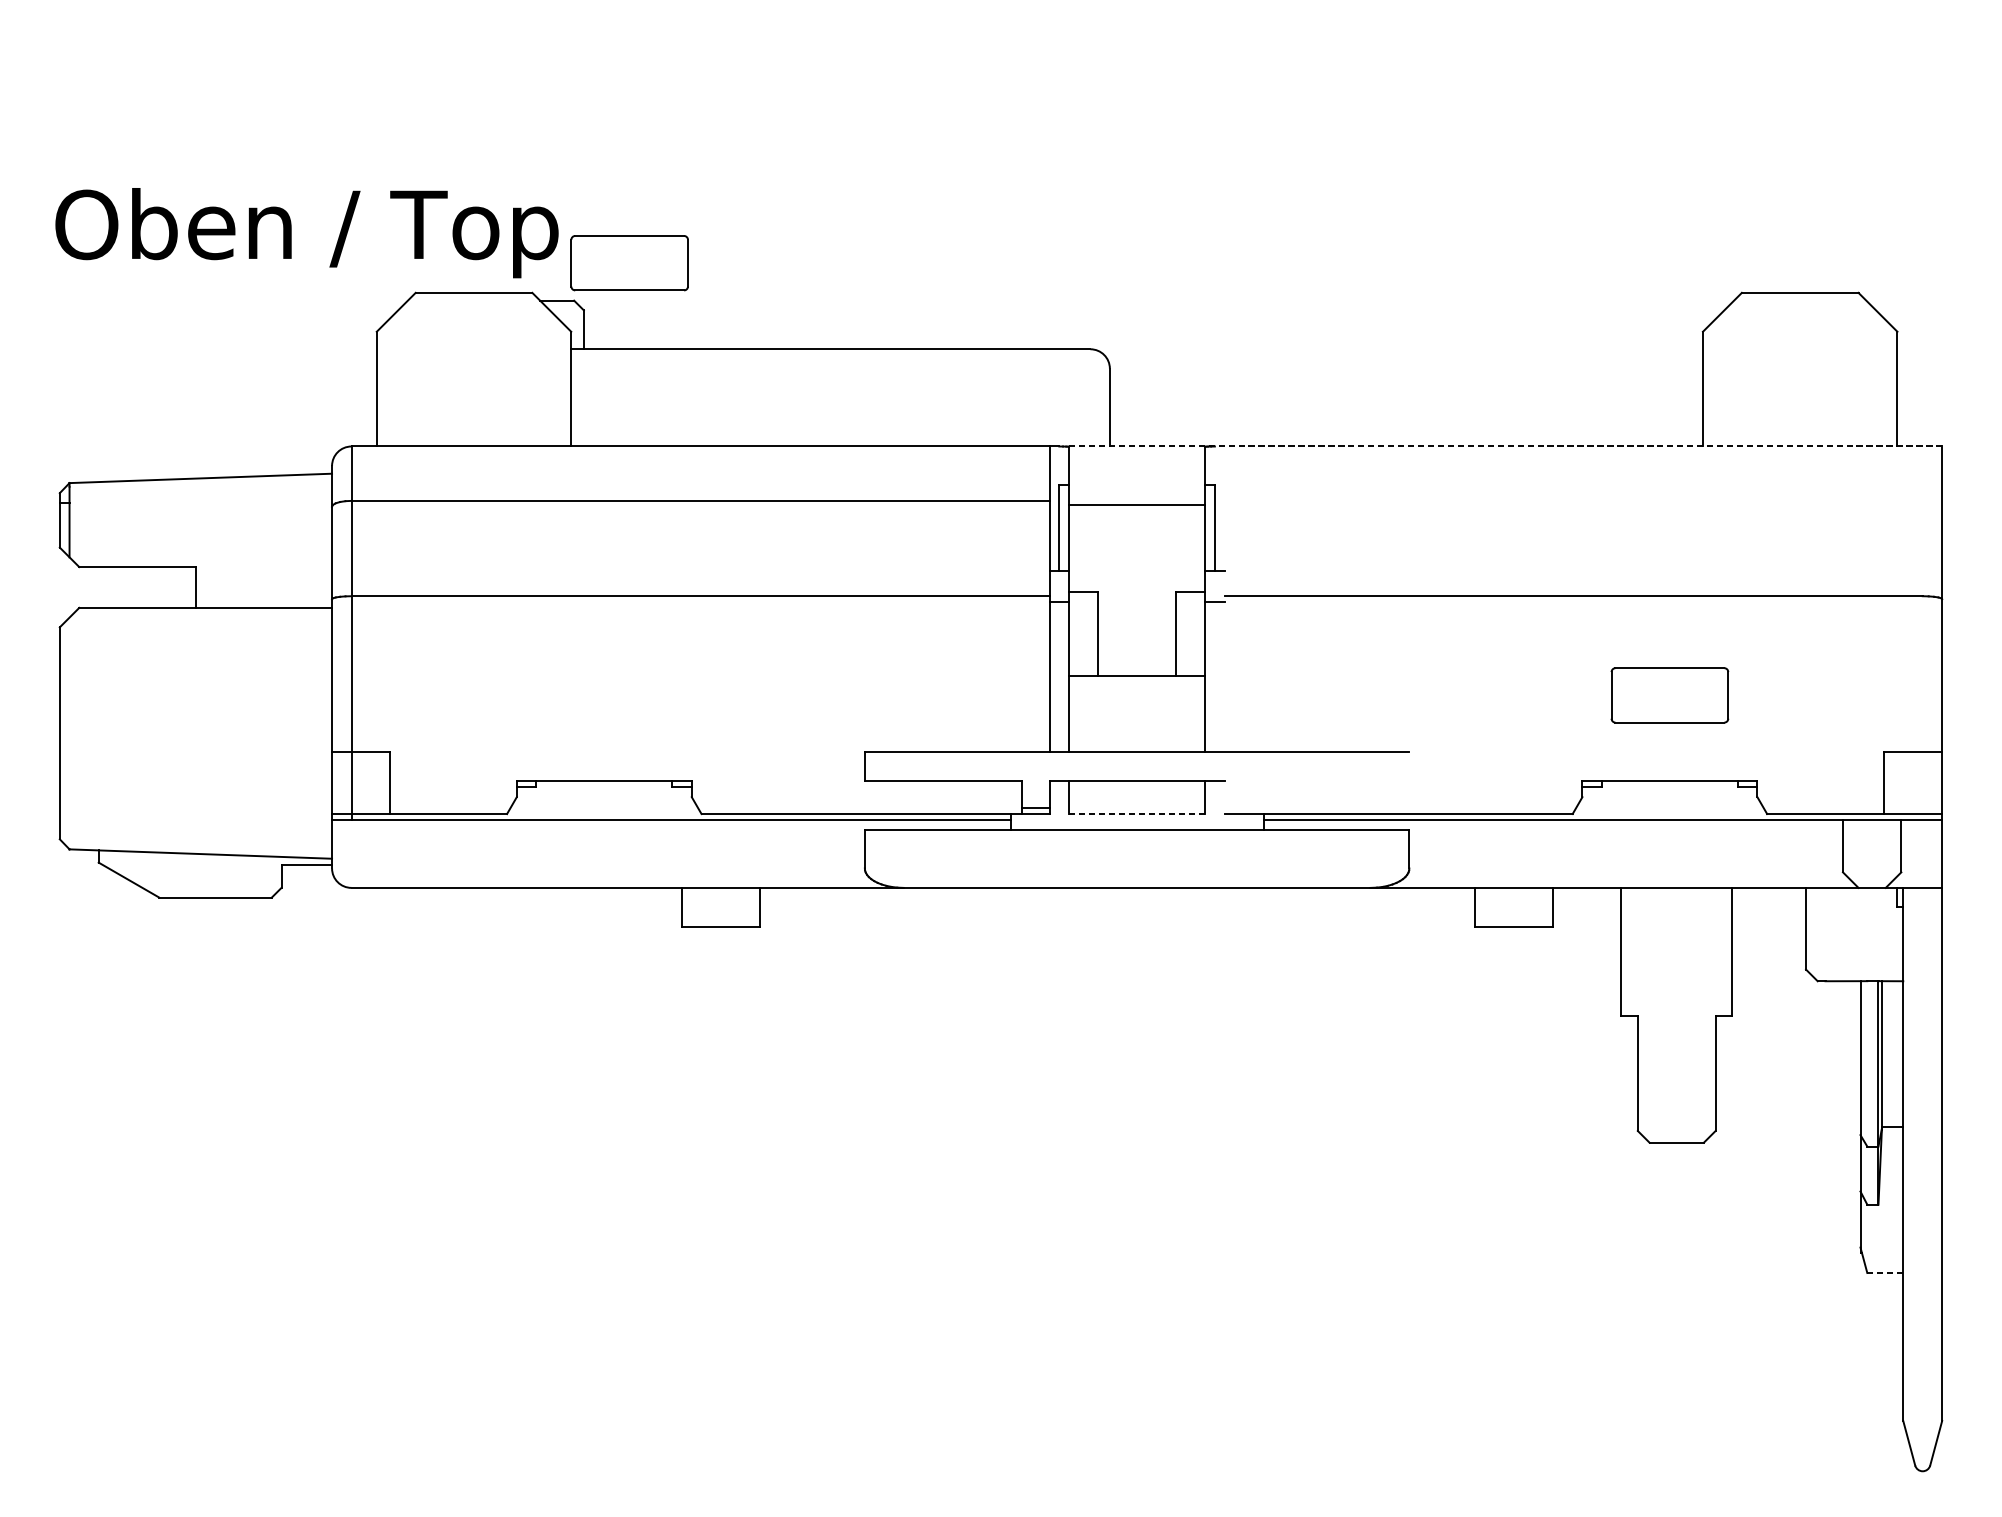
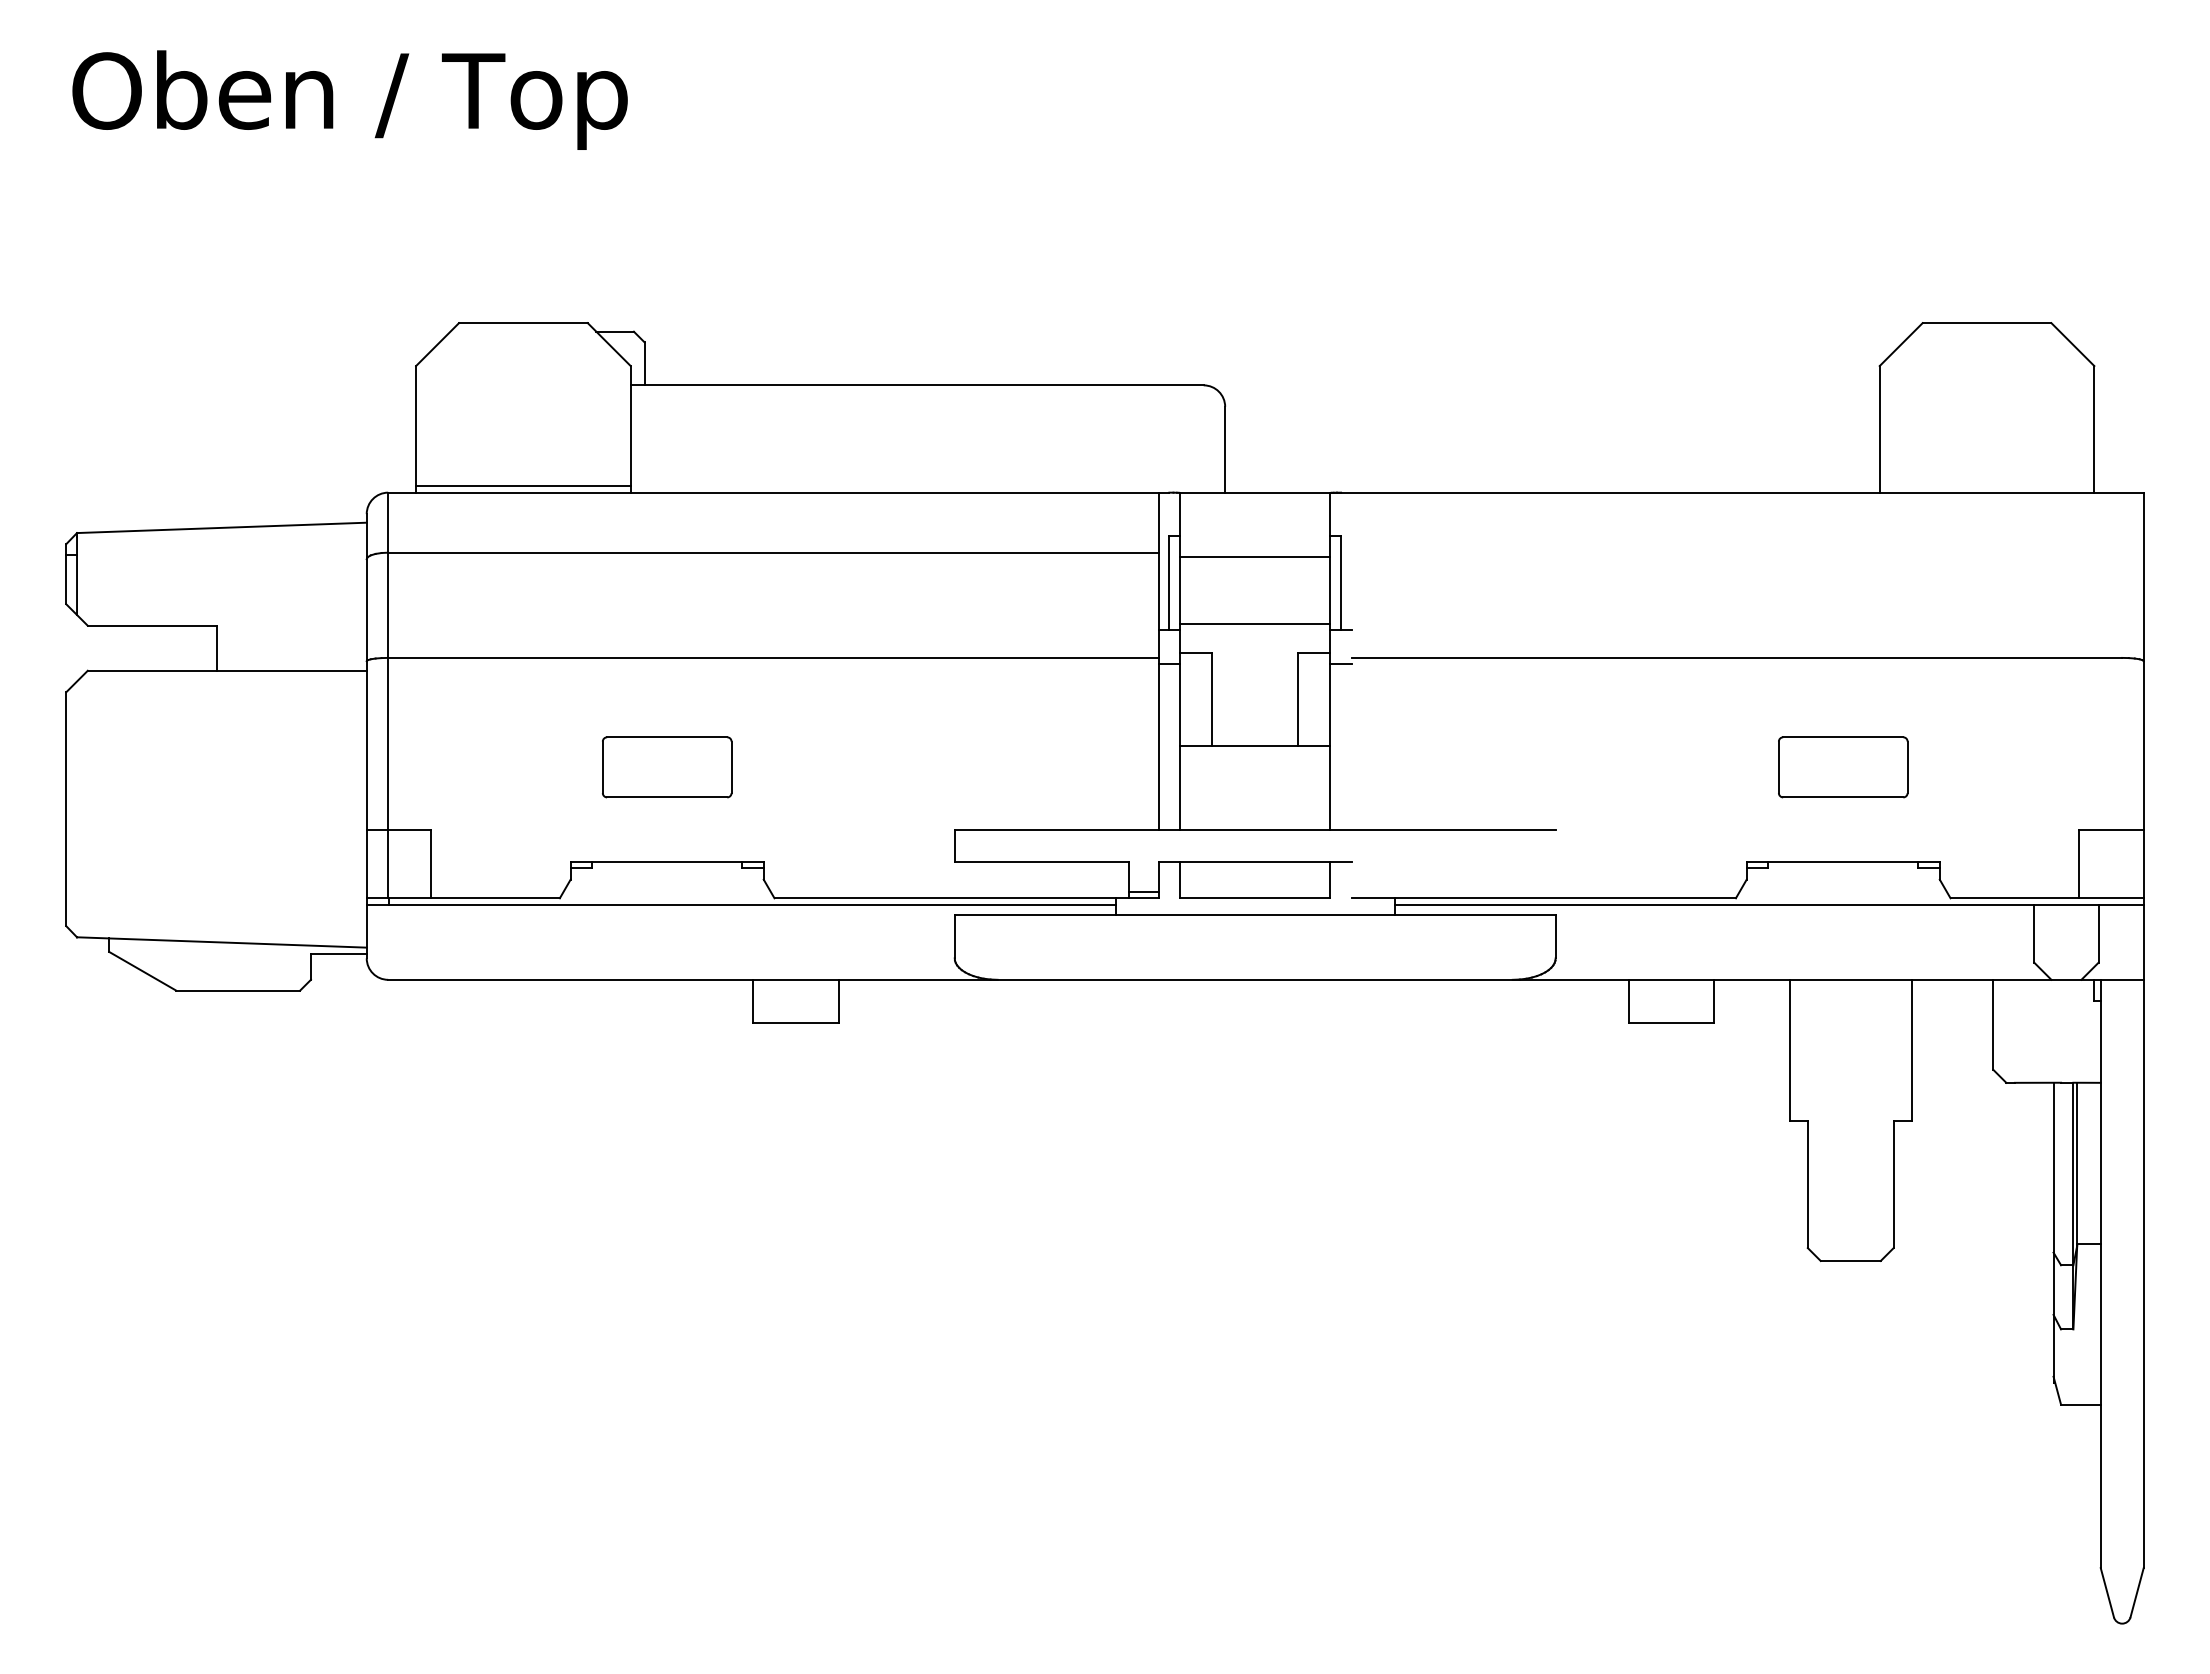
text: (306, 232) -> (349, 99), moved
part: (629, 263) -> (667, 767), moved
line: (474, 440) -> (523, 486), added
line: (1505, 446) -> (1661, 492), dashed -> solid
line: (1137, 565) -> (1255, 623), added
line: (1137, 814) -> (1255, 898), dashed -> solid
line: (1884, 1272) -> (2080, 1404), dashed -> solid

